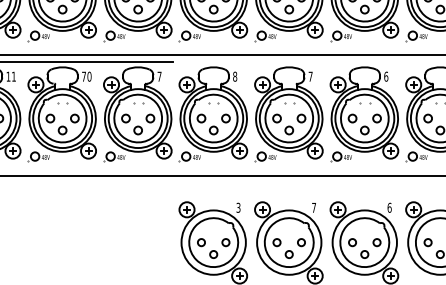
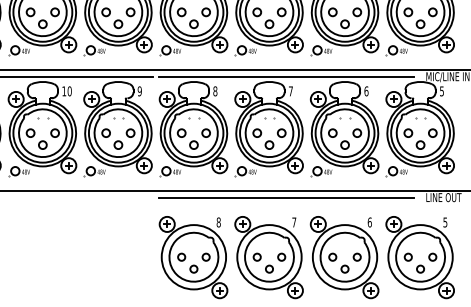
line: (306, 61) -> (286, 76), added
text: (84, 76) -> (64, 91), 70 -> 10
text: (159, 76) -> (139, 91), 7 -> 9
line: (306, 182) -> (286, 197), added
text: (238, 207) -> (218, 222), 3 -> 8

